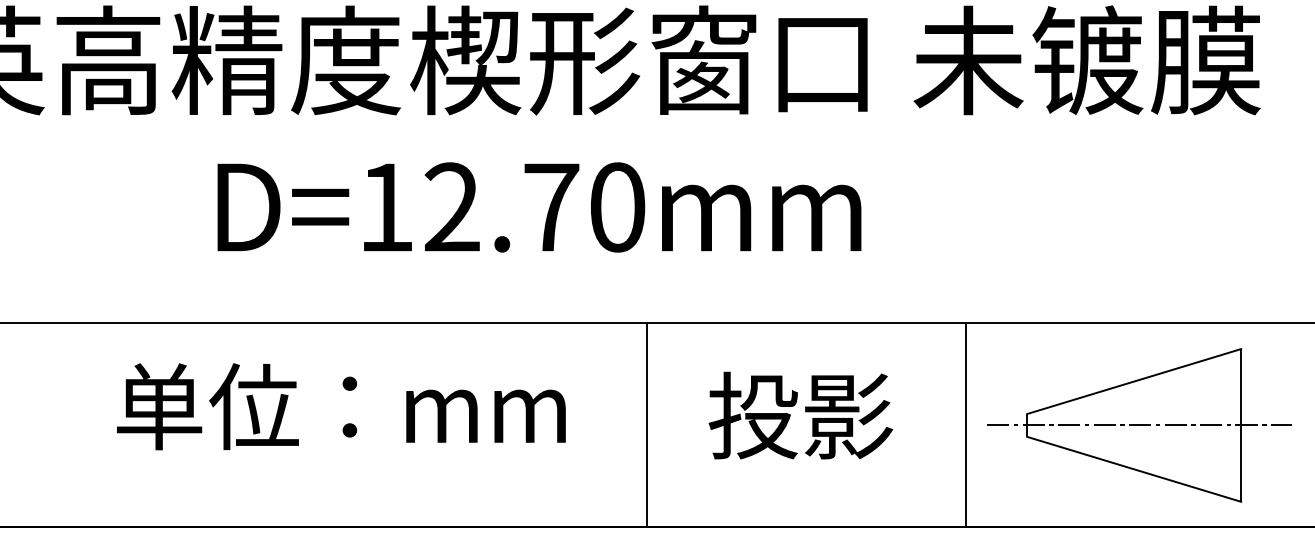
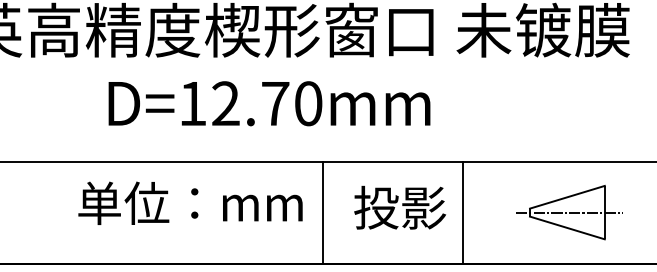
text: (341, 405) -> (190, 202), moved
line: (965, 425) -> (462, 212), moved
part: (1137, 425) -> (568, 212), size x0.7

